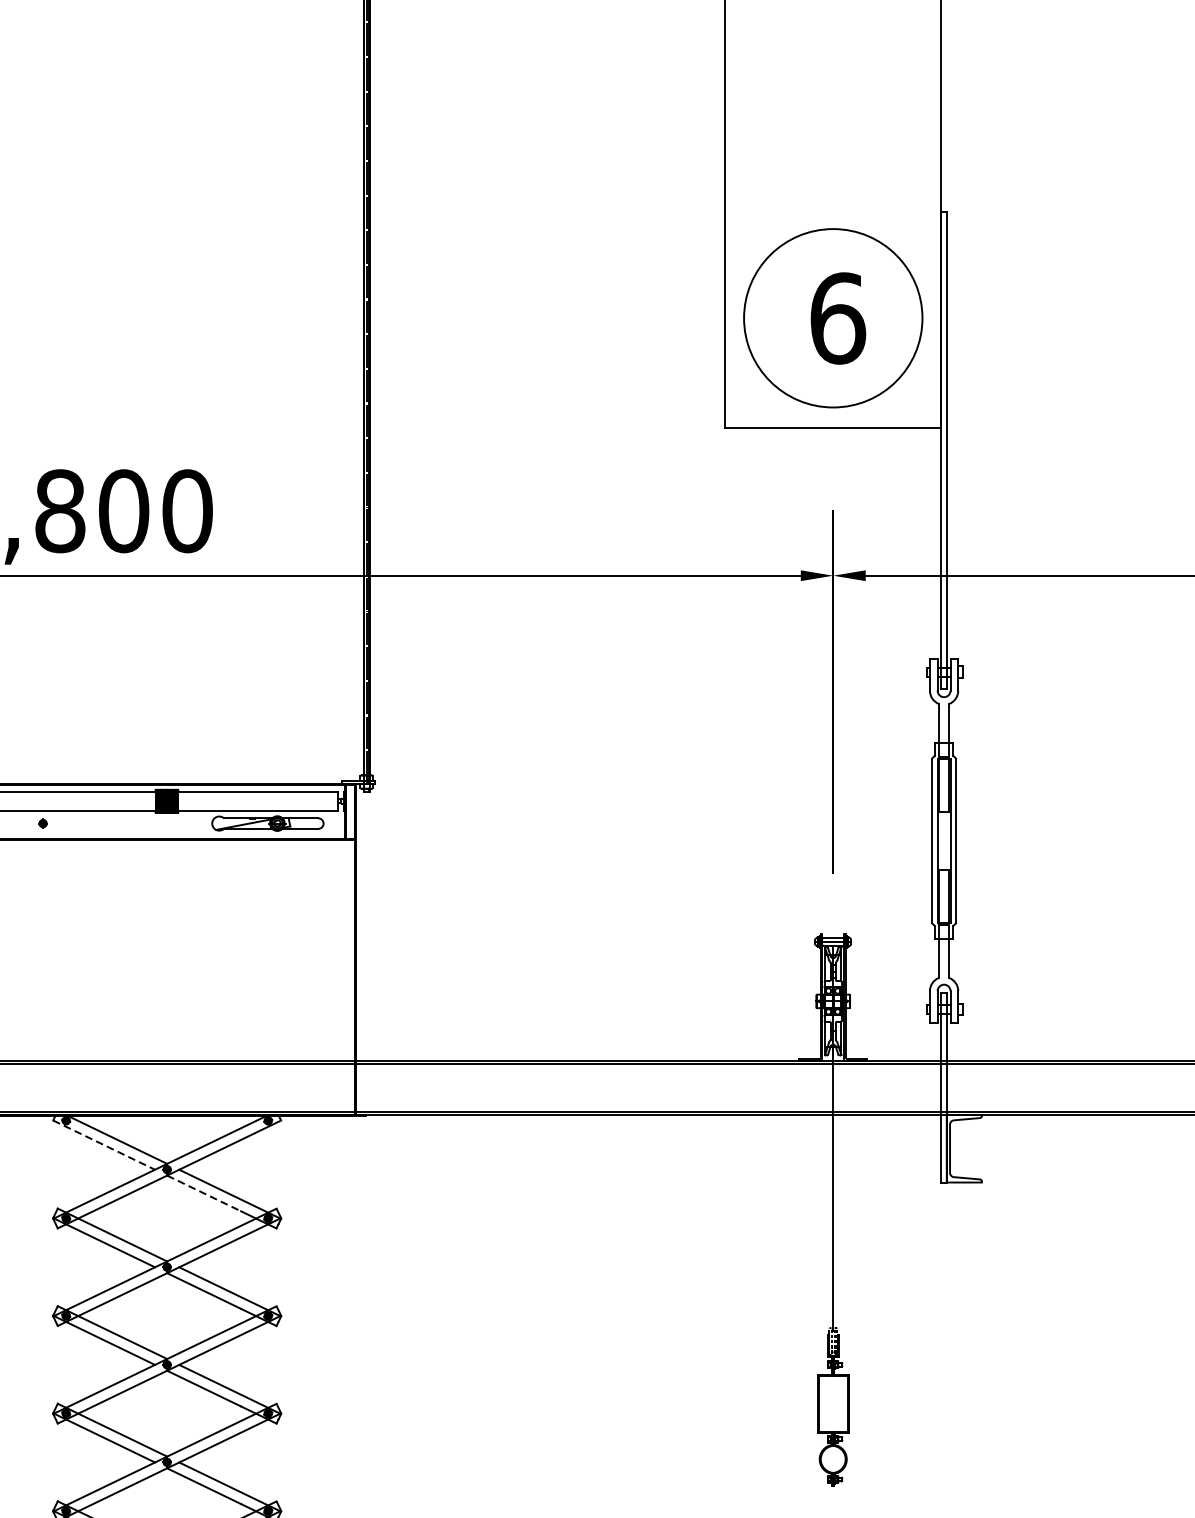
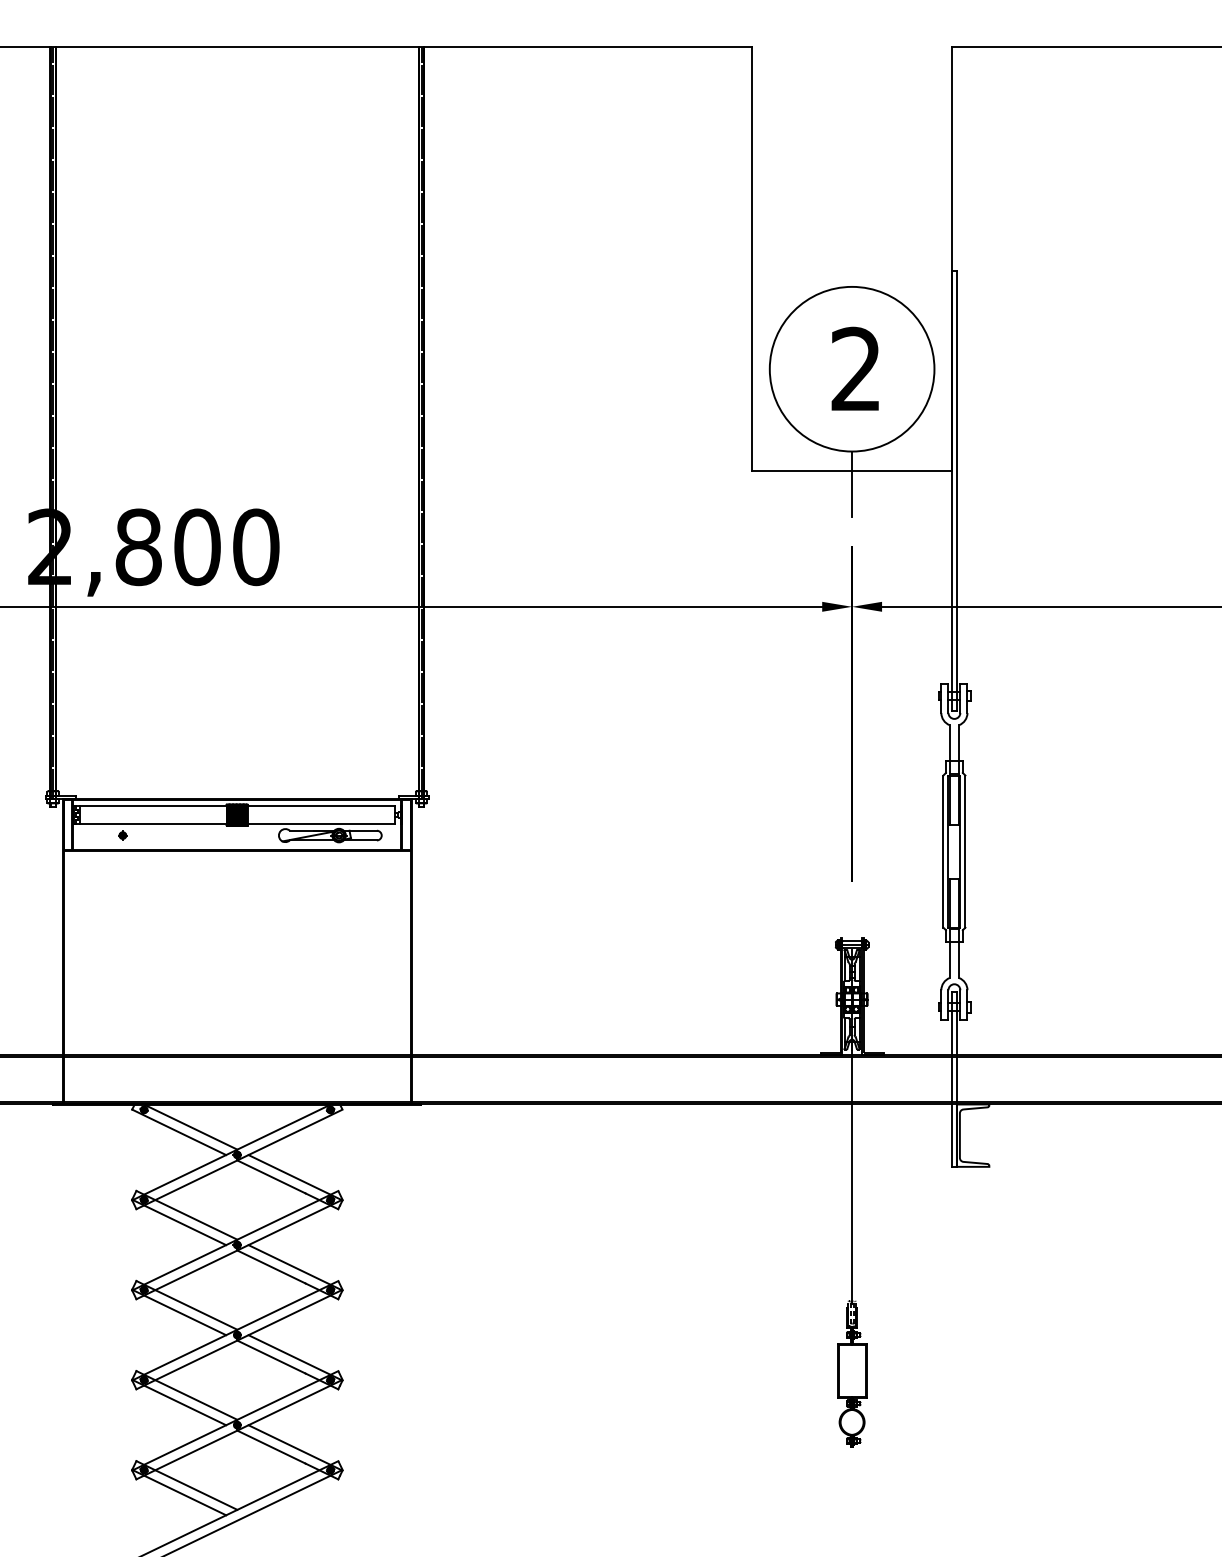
text: (838, 318) -> (856, 369), 6 -> 2
line: (833, 443) -> (852, 484), added
line: (104, 1145) -> (179, 1132), dashed -> solid
line: (204, 1192) -> (271, 1176), dashed -> solid

